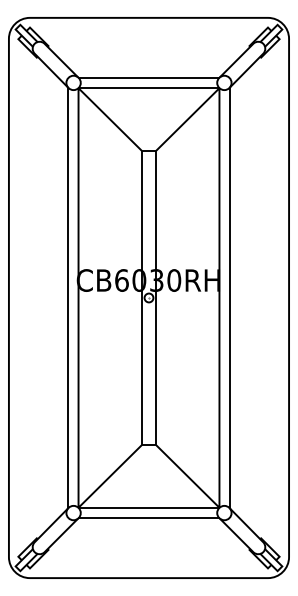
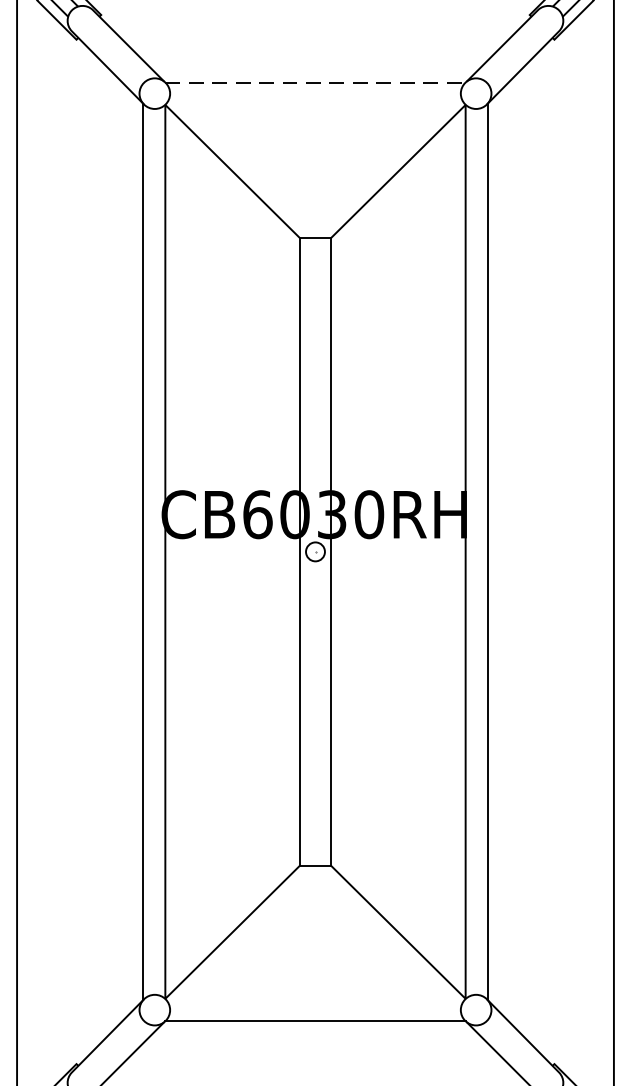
line: (149, 77) -> (316, 82), solid -> dashed
line: (148, 88) -> (314, 105), removed
line: (148, 507) -> (314, 998), removed

